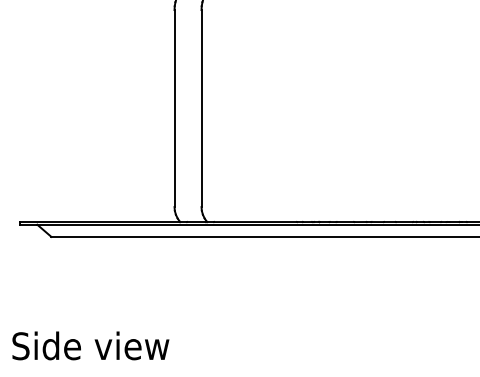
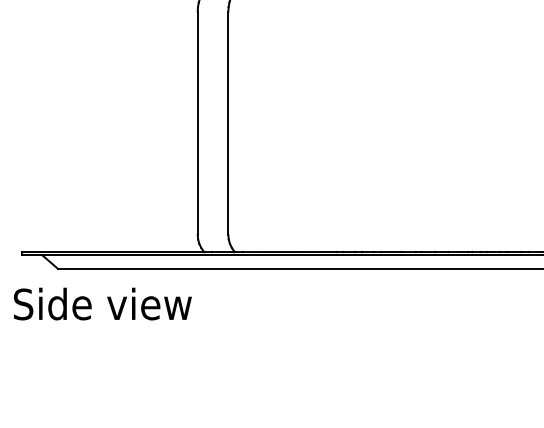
text: (90, 345) -> (102, 303), moved

